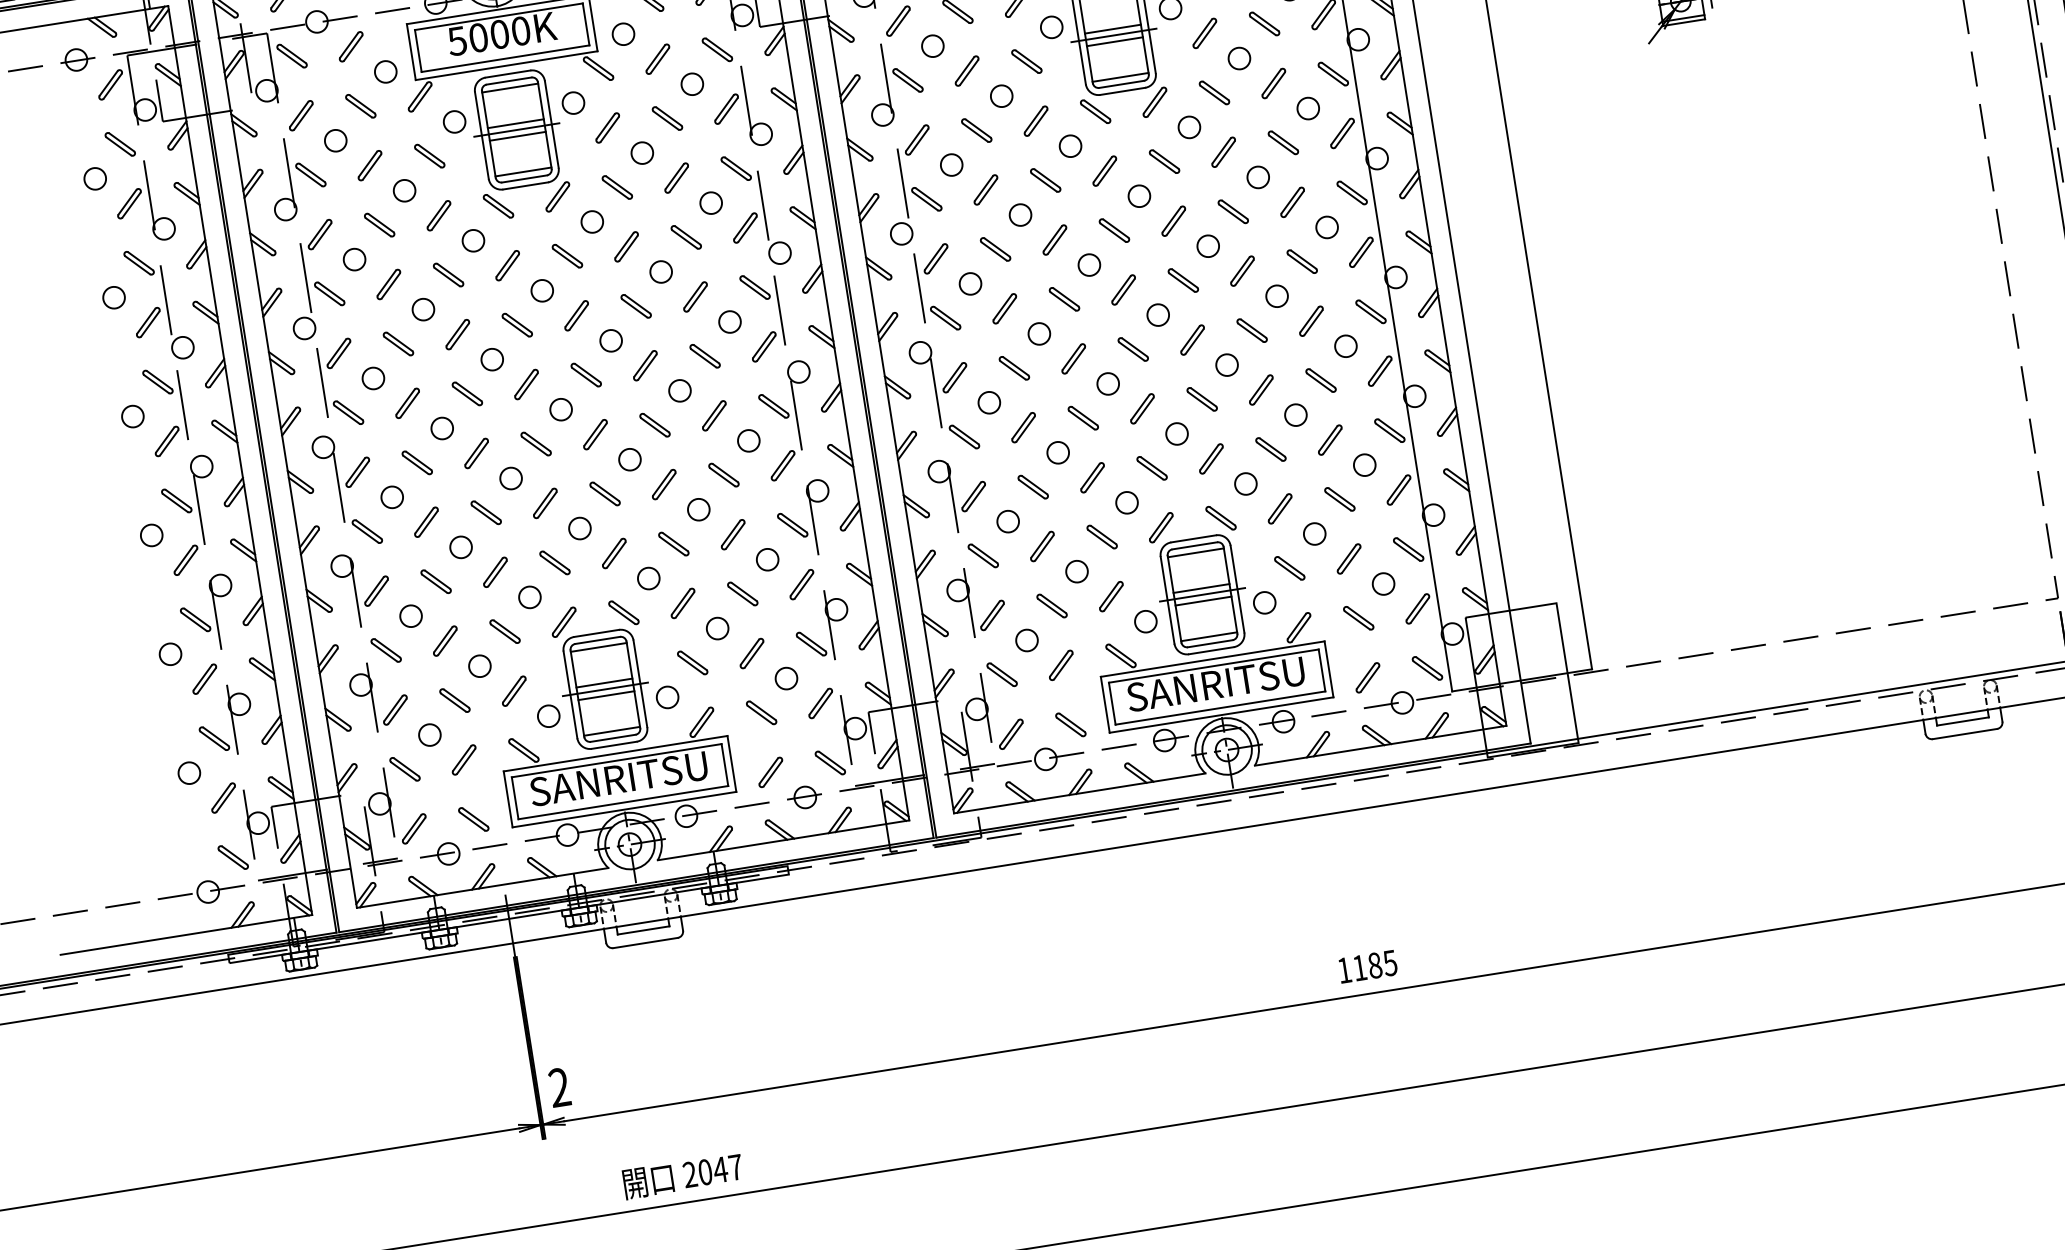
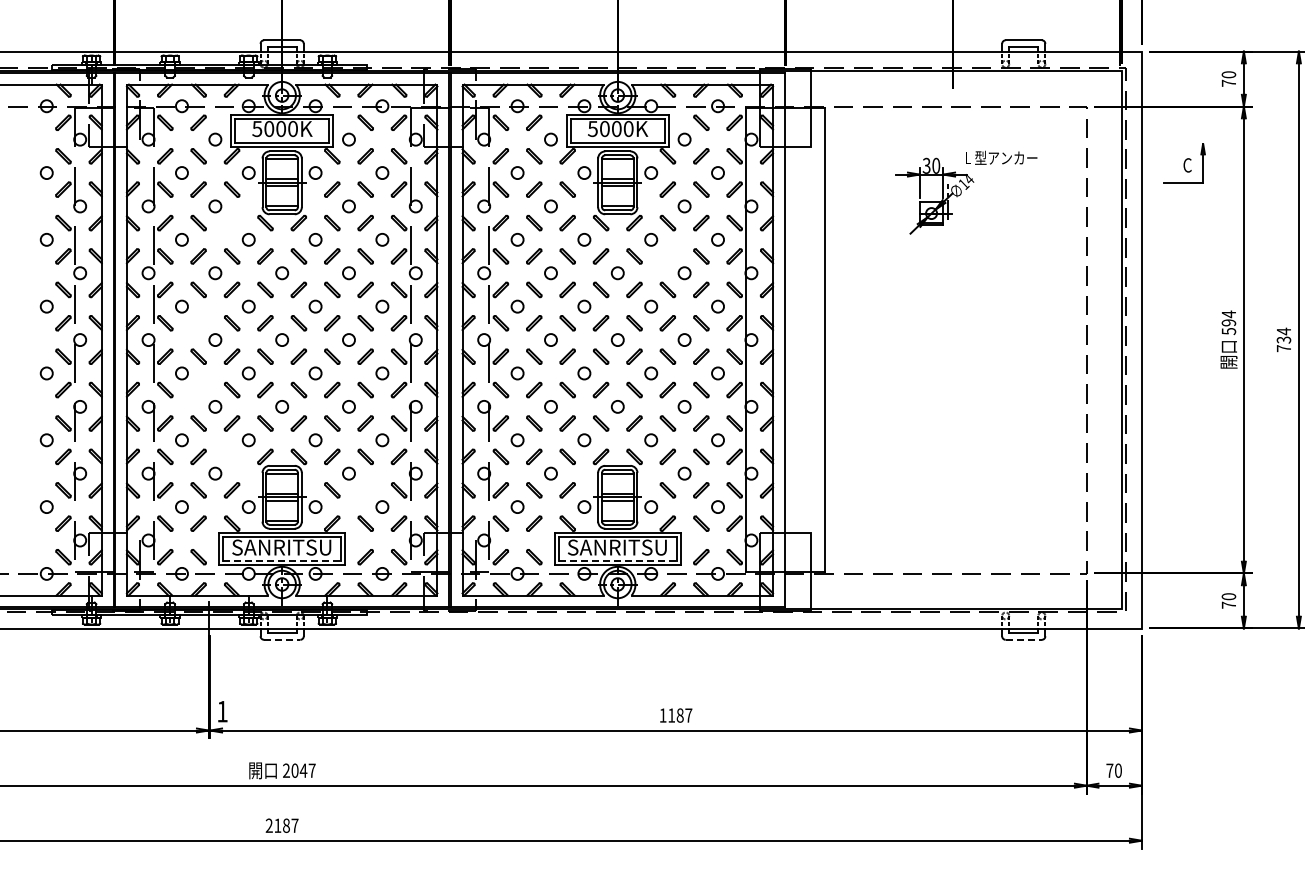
part: (1223, 152) -> (667, 256), removed
part: (437, 214) -> (231, 222), removed
part: (407, 403) -> (198, 323), removed
part: (426, 521) -> (198, 389), removed
part: (505, 630) -> (232, 456), removed
line: (751, 653) -> (365, 490), removed
line: (1219, 707) -> (617, 560), solid -> dashed
line: (1966, 733) -> (1024, 639), solid -> dashed
line: (623, 801) -> (282, 560), solid -> dashed
line: (646, 942) -> (282, 639), solid -> dashed
text: (1389, 963) -> (688, 715), 1185 -> 1187
text: (559, 1087) -> (222, 711), 2 -> 1

